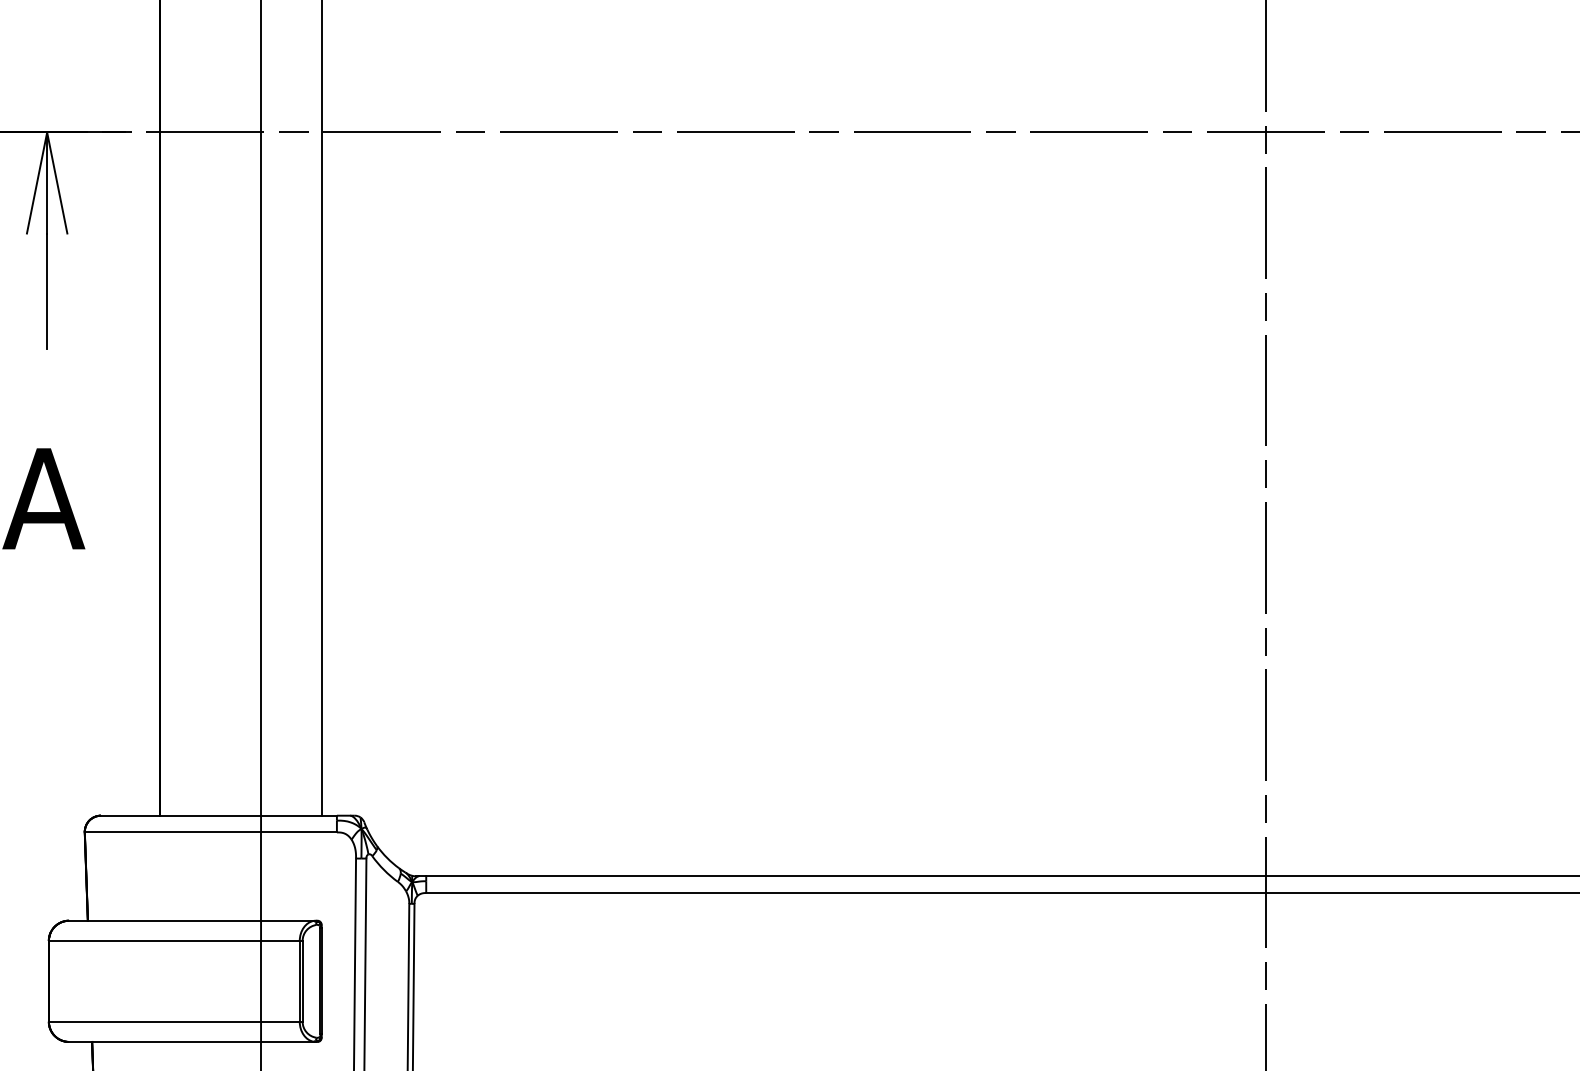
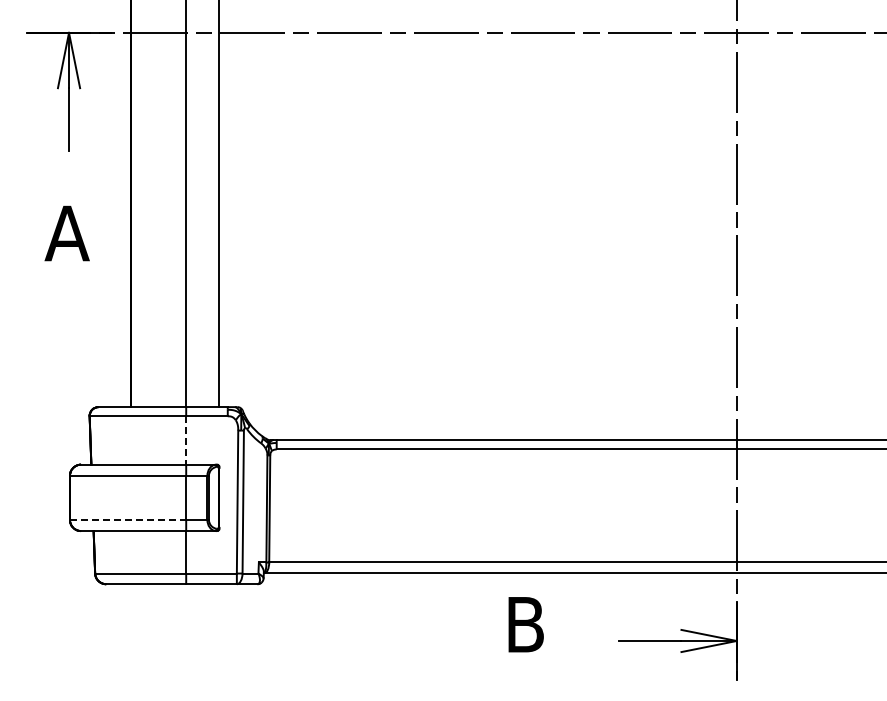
line: (261, 876) -> (186, 440), solid -> dashed
line: (155, 1022) -> (128, 520), solid -> dashed

